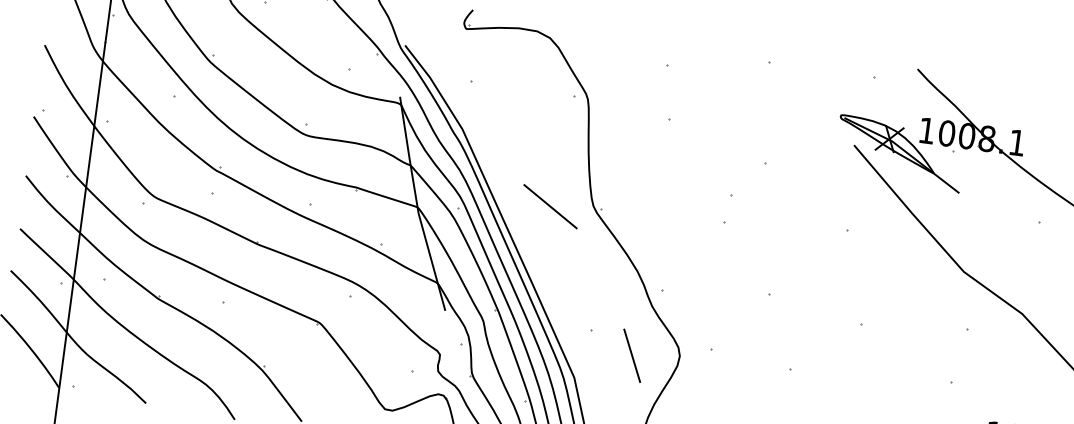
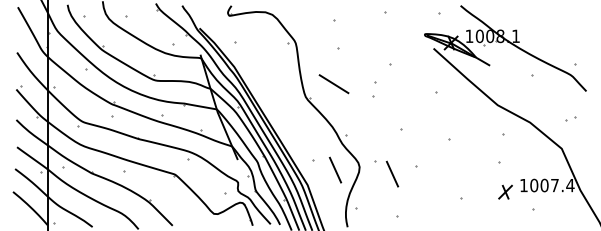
line: (549, 207) -> (333, 84), moved
line: (741, 377) -> (392, 173), added

